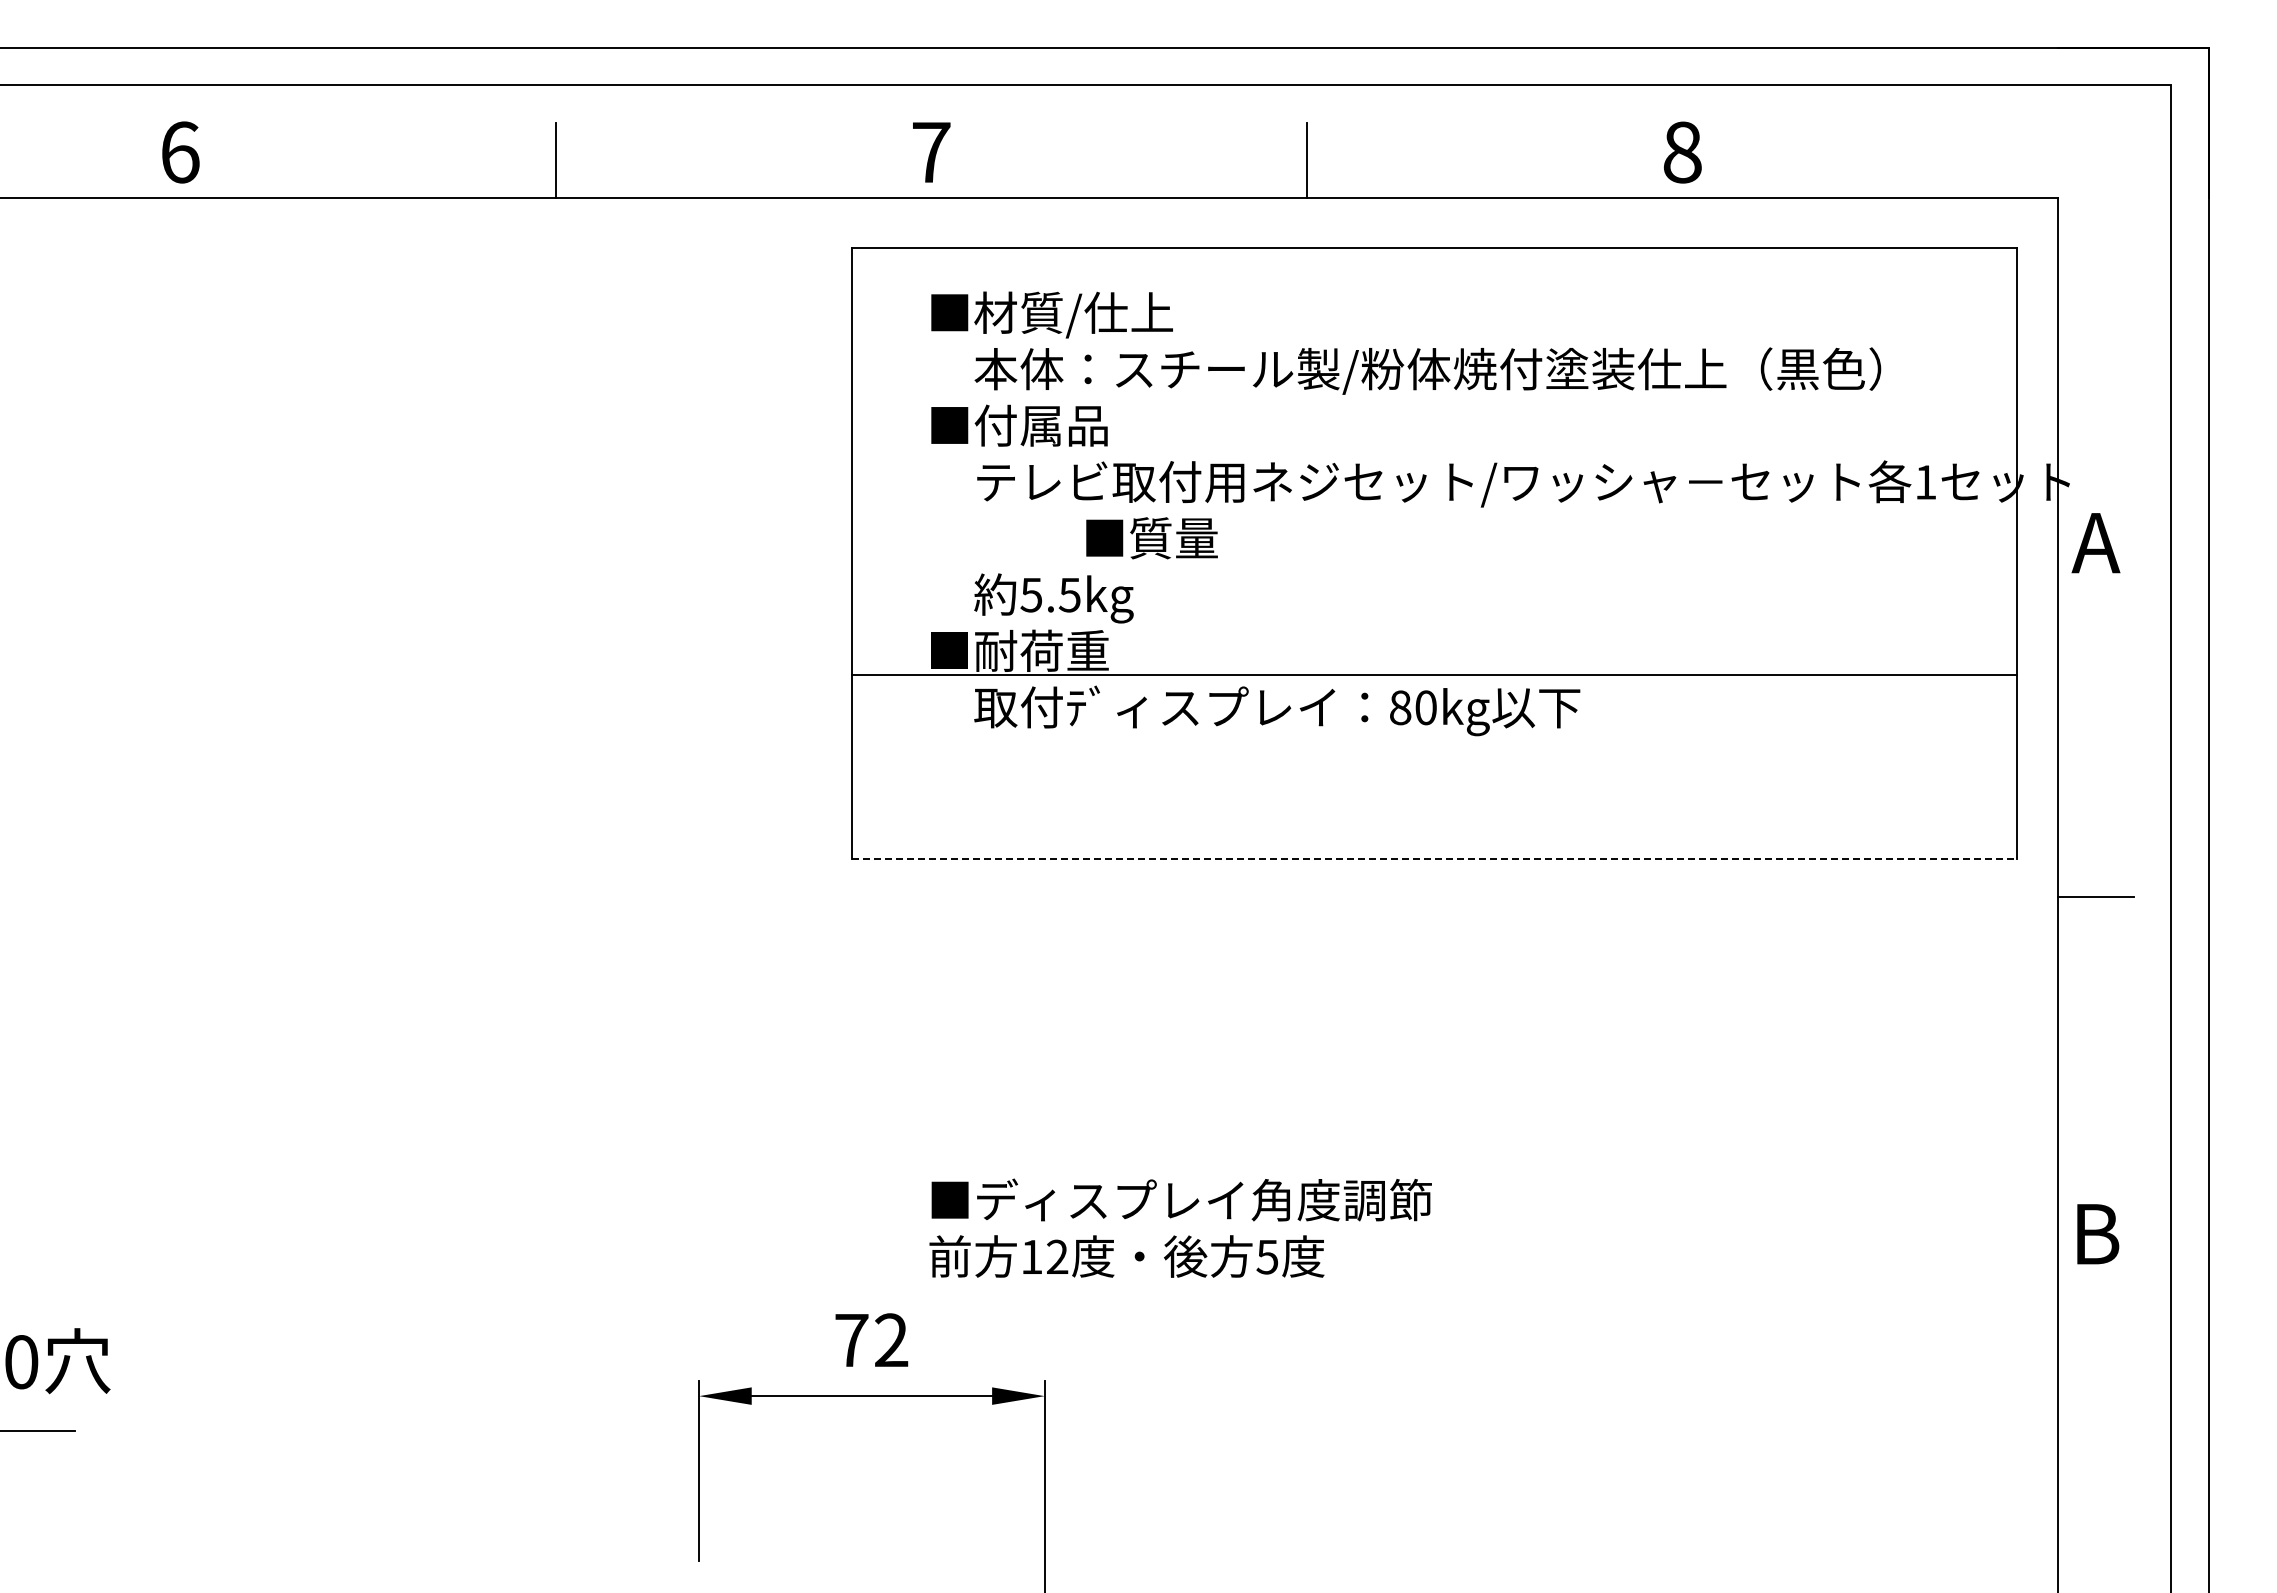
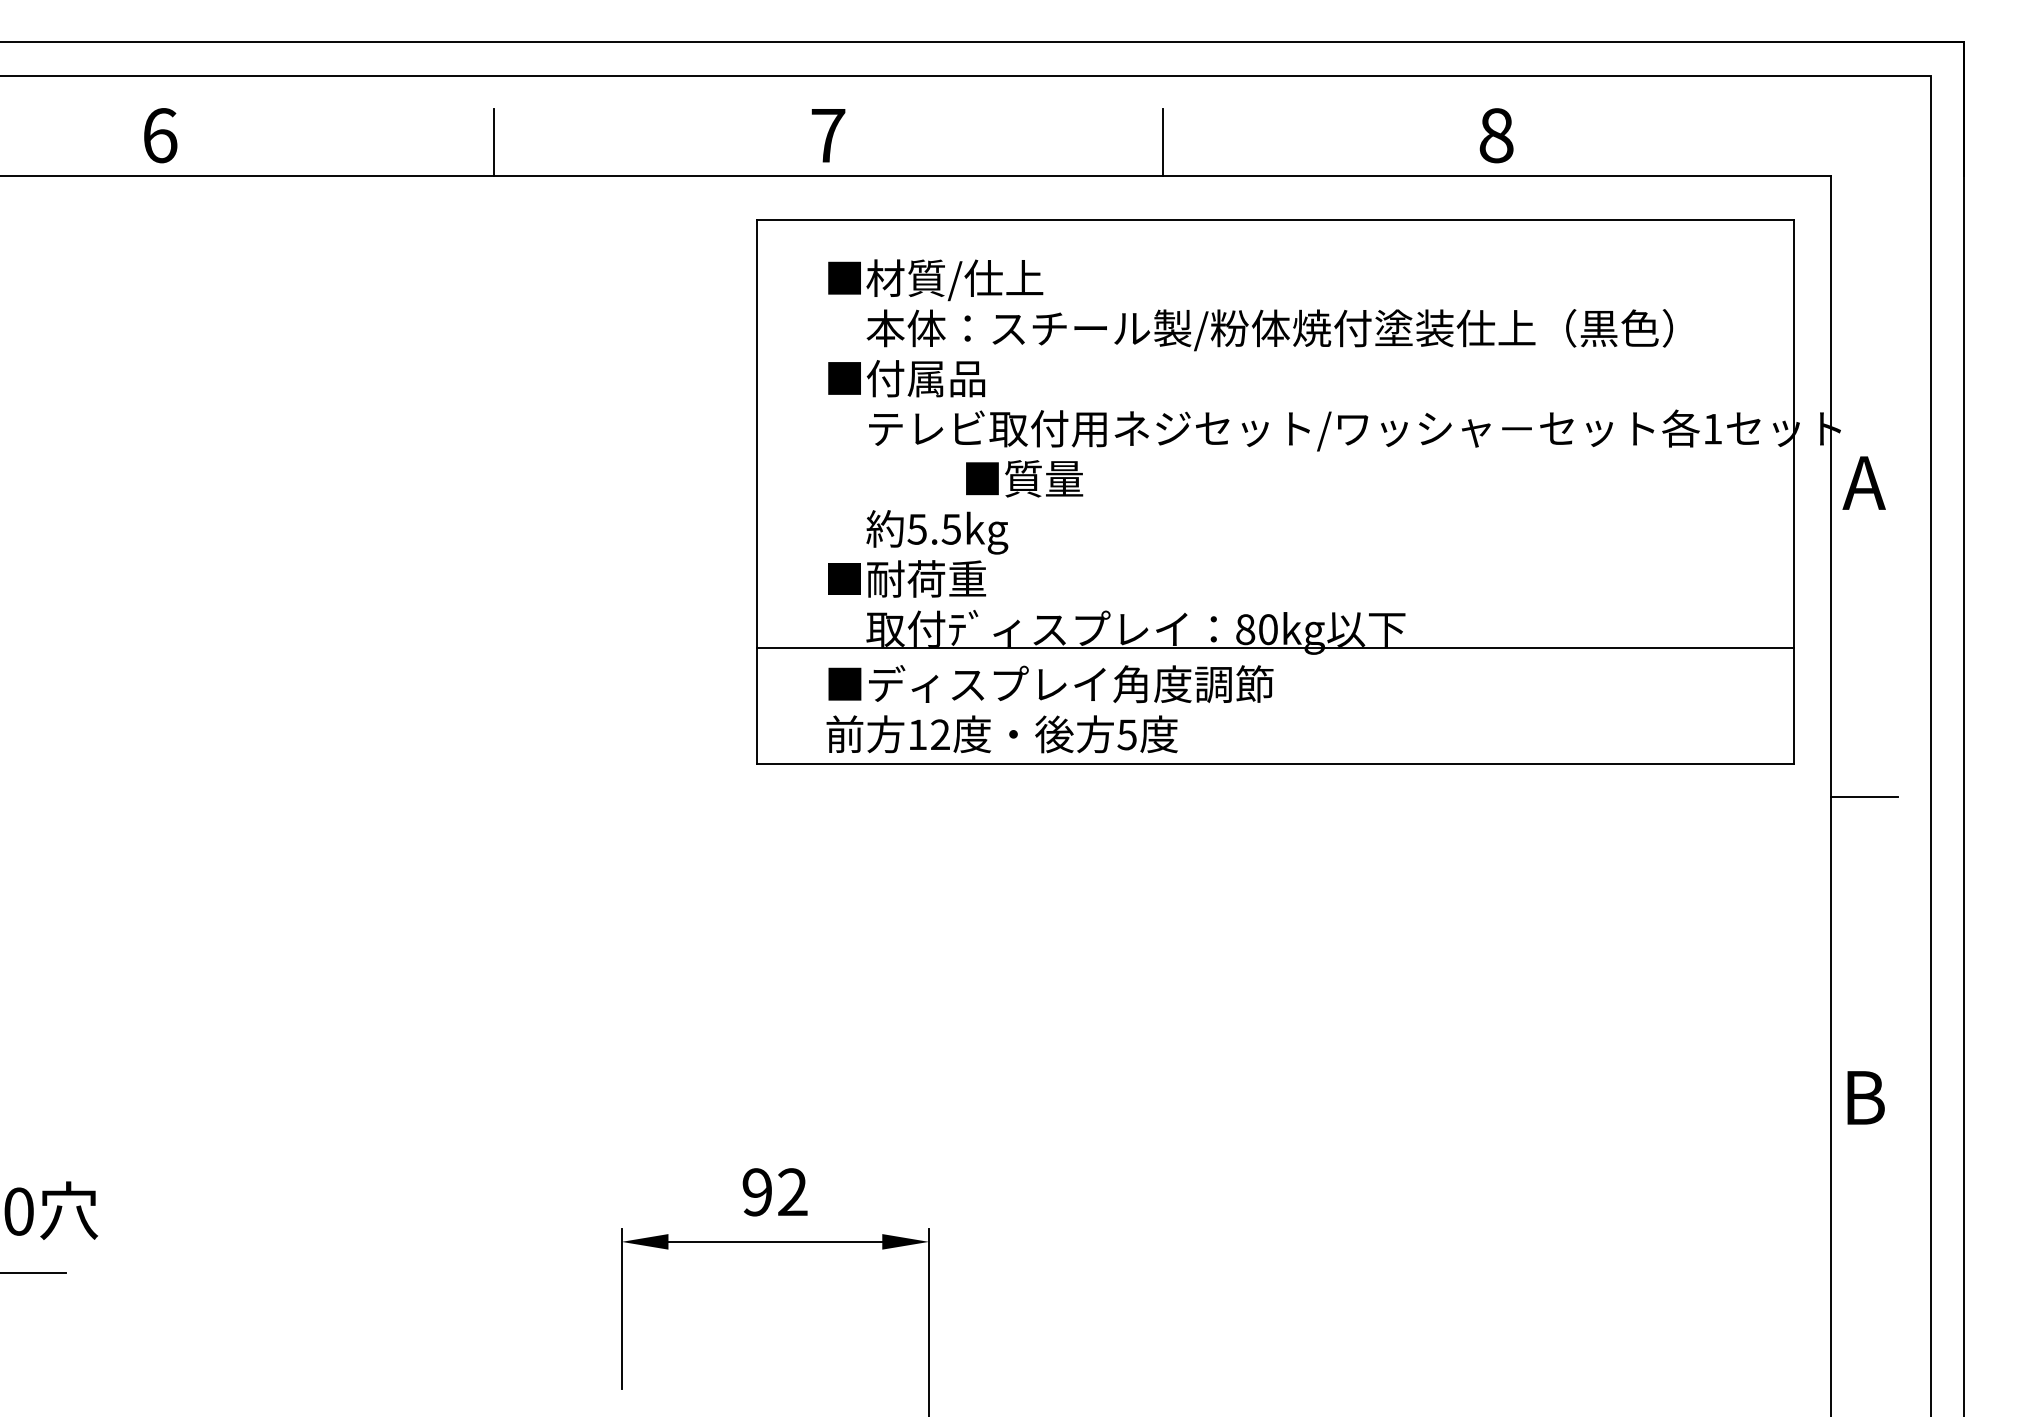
line: (1433, 674) -> (1274, 648), moved
line: (1434, 858) -> (1275, 763), dashed -> solid
text: (1180, 1227) -> (1049, 708), moved
text: (851, 1340) -> (757, 1192), 72 -> 92

